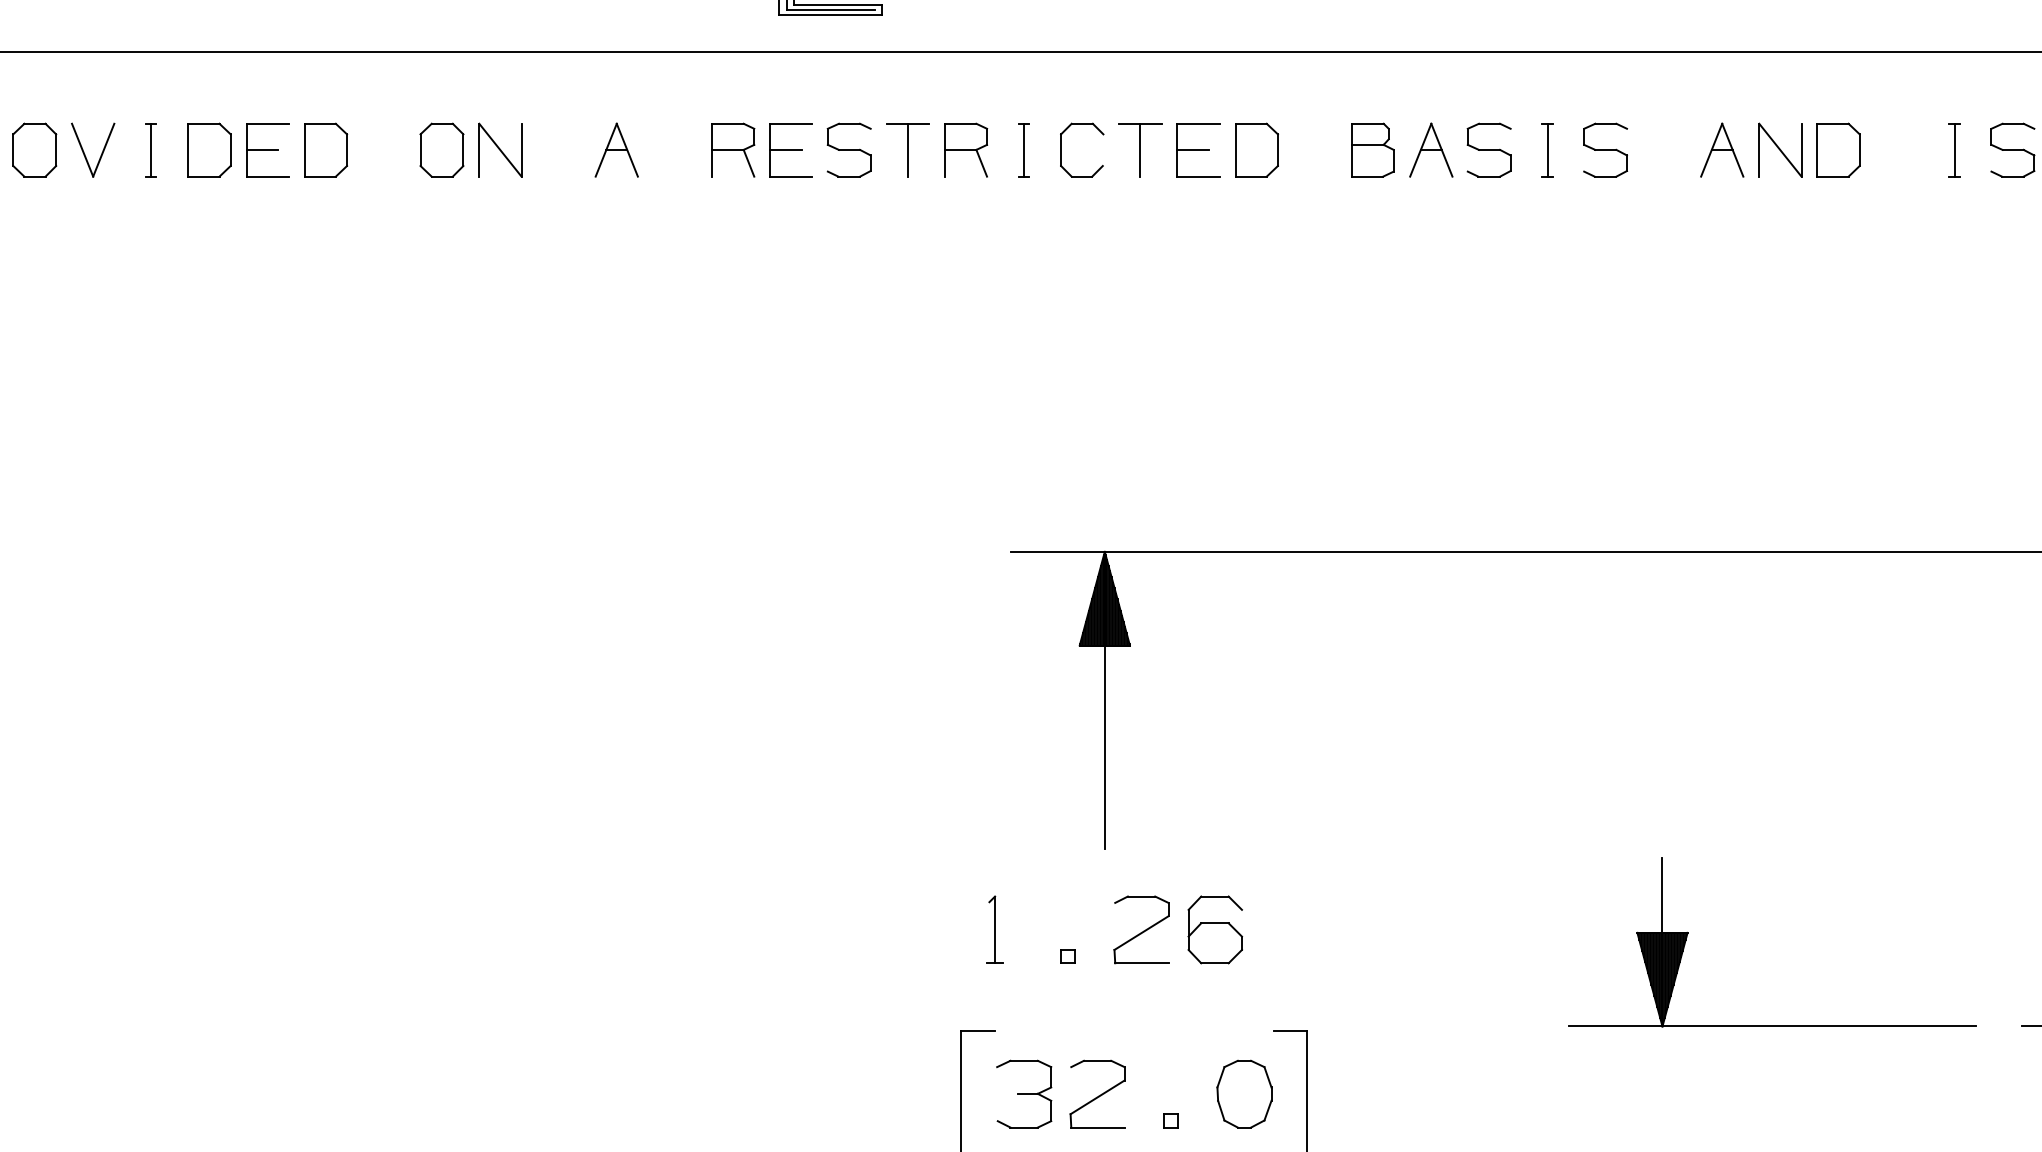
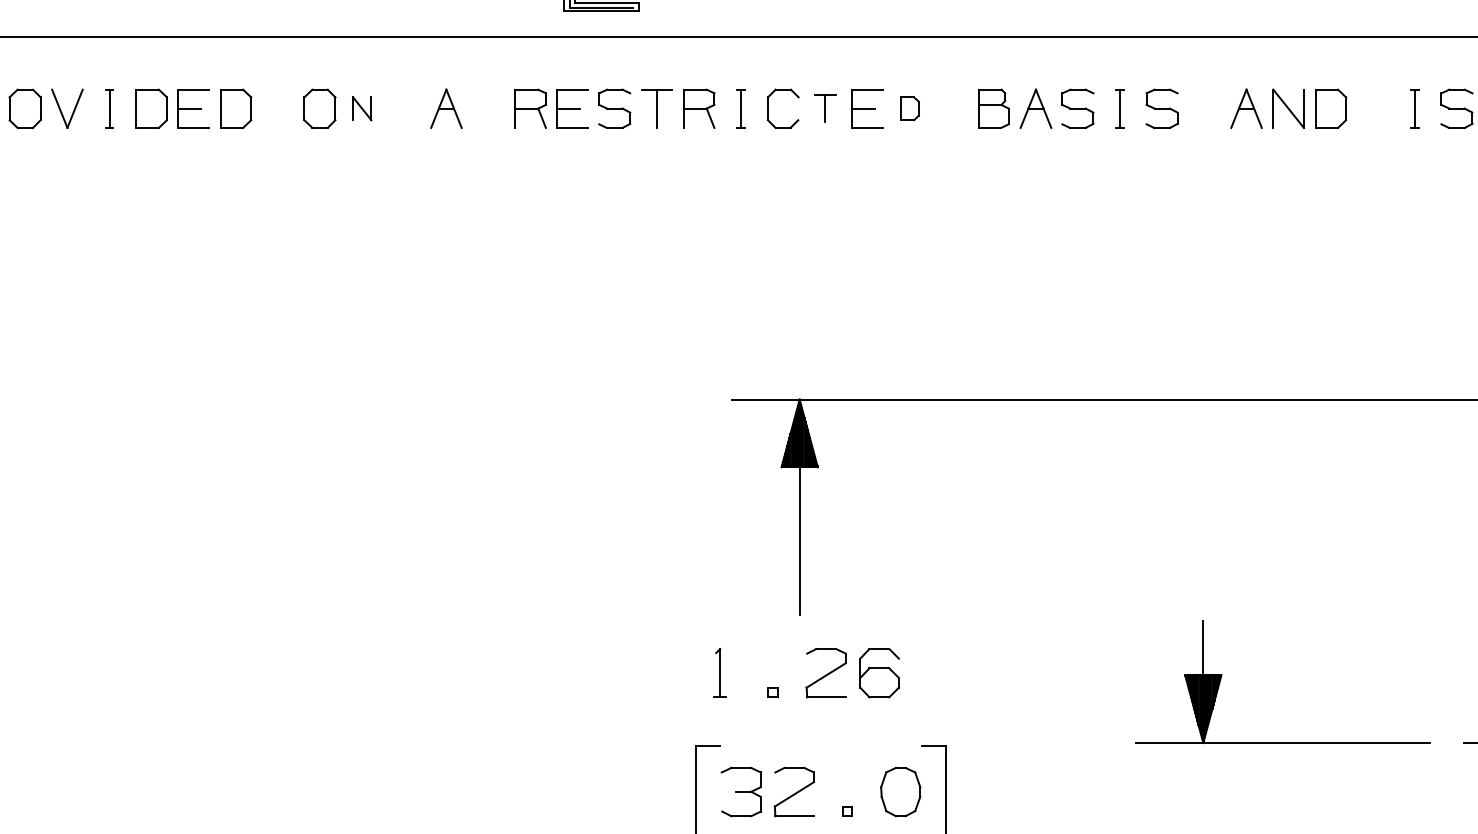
part: (500, 149) -> (362, 108), size x0.6
part: (1256, 149) -> (909, 108), size x0.6
part: (1140, 150) -> (825, 109), size x0.7

